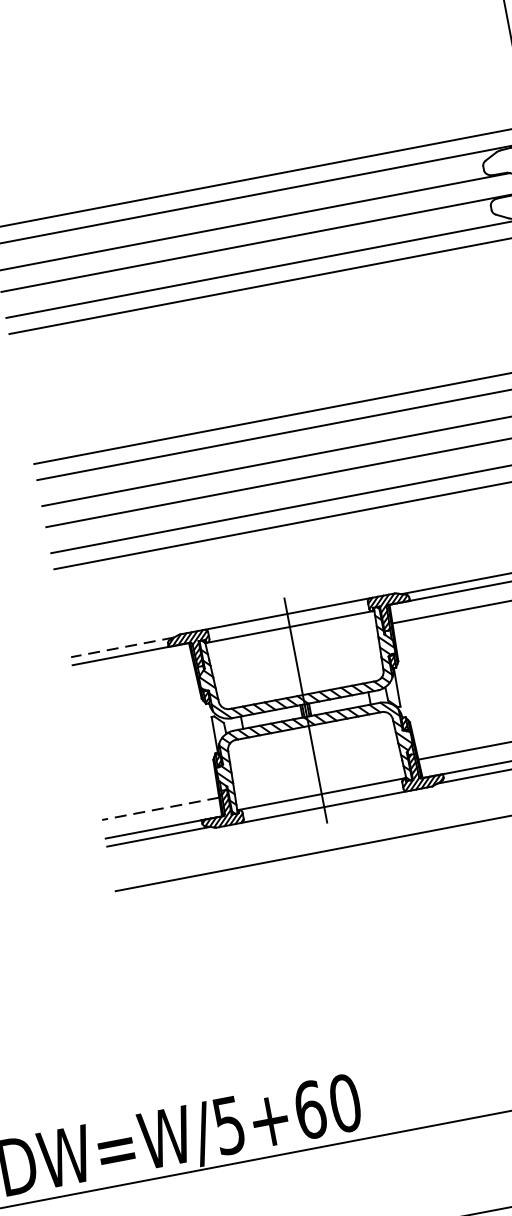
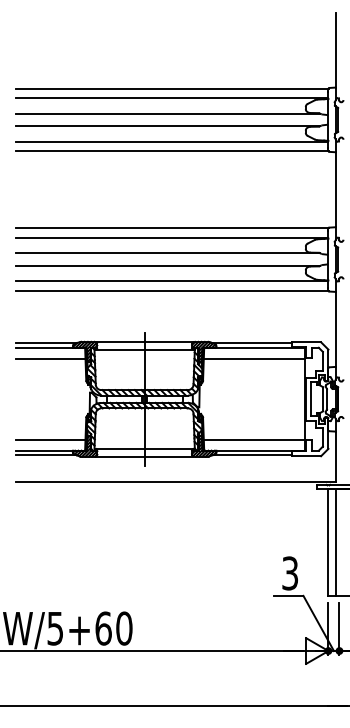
line: (122, 648) -> (46, 343), dashed -> solid
line: (134, 672) -> (50, 358), added
line: (160, 808) -> (50, 439), dashed -> solid

